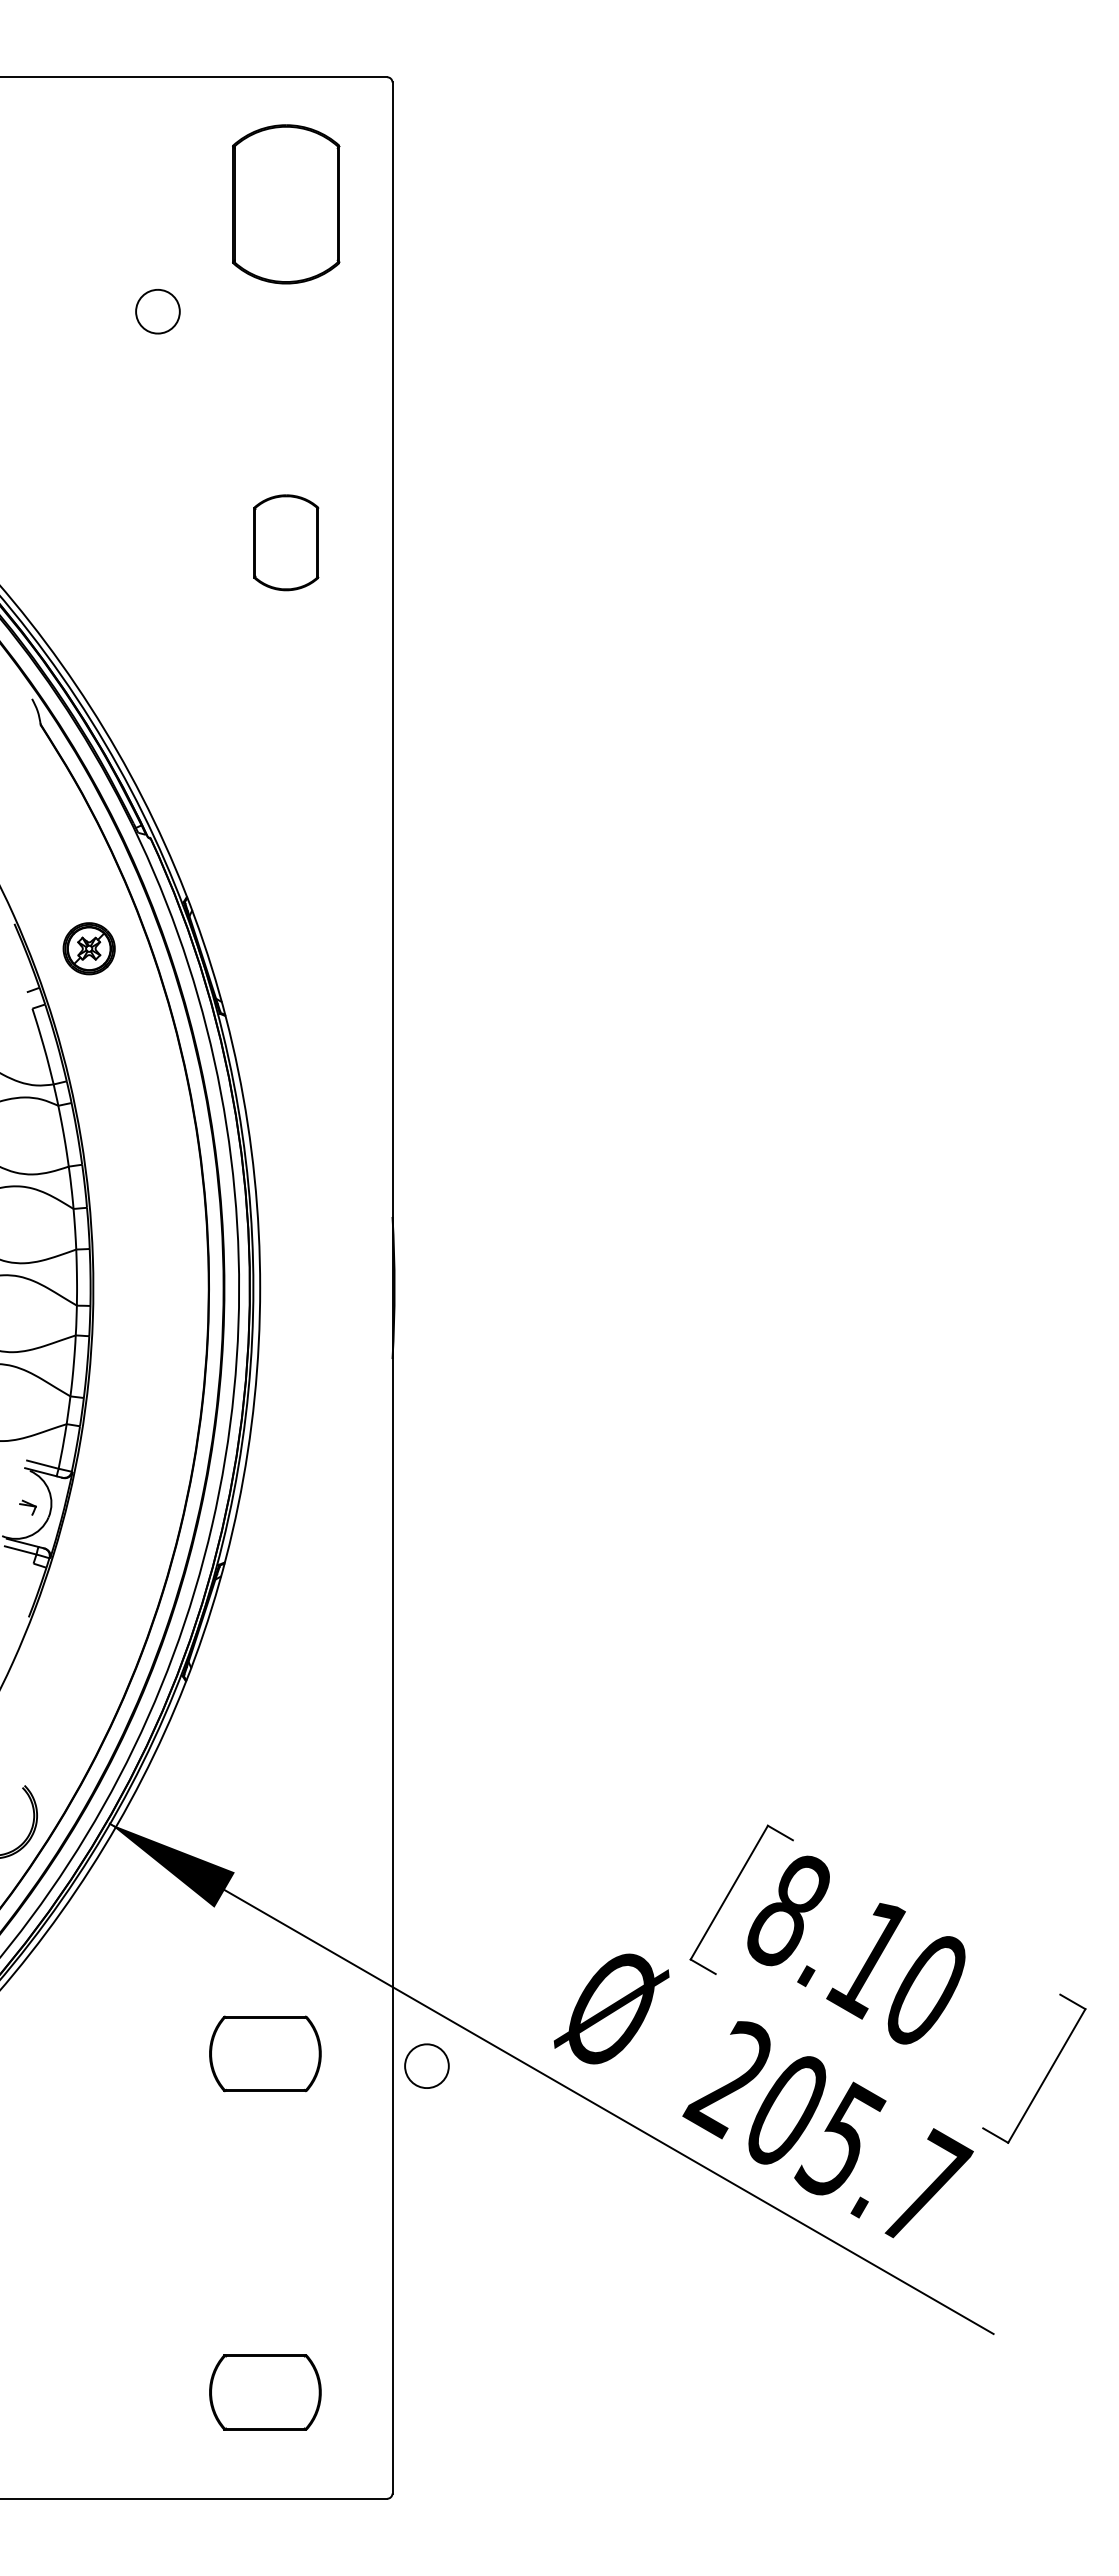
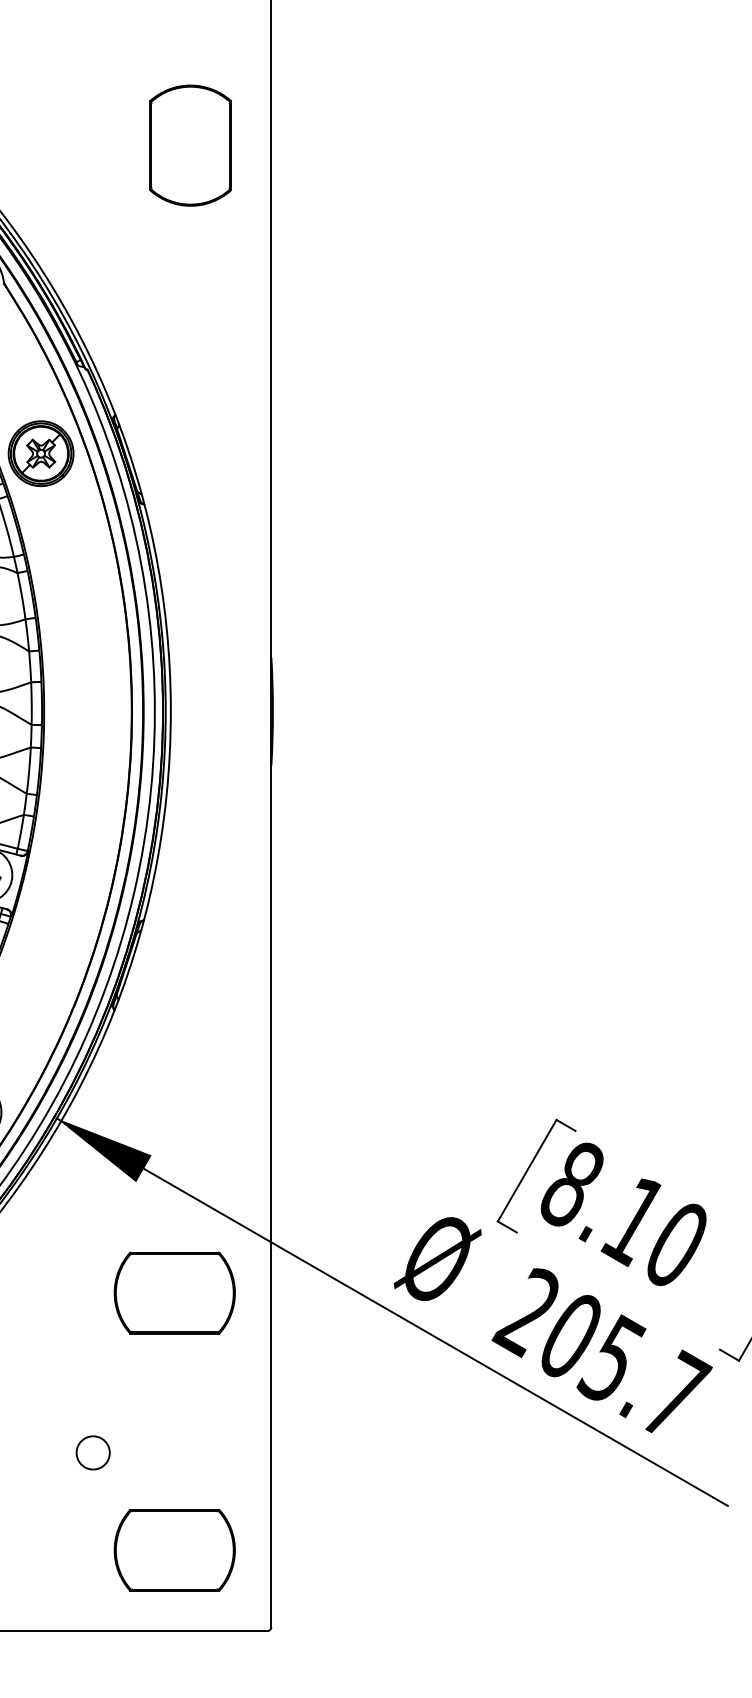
part: (286, 542) -> (190, 145), size x1.67
part: (88, 948) -> (40, 453), size x1.67
part: (265, 2053) -> (174, 1292), size x1.43
part: (426, 2065) -> (92, 1452), moved
part: (265, 2392) -> (174, 1550), size x1.43

